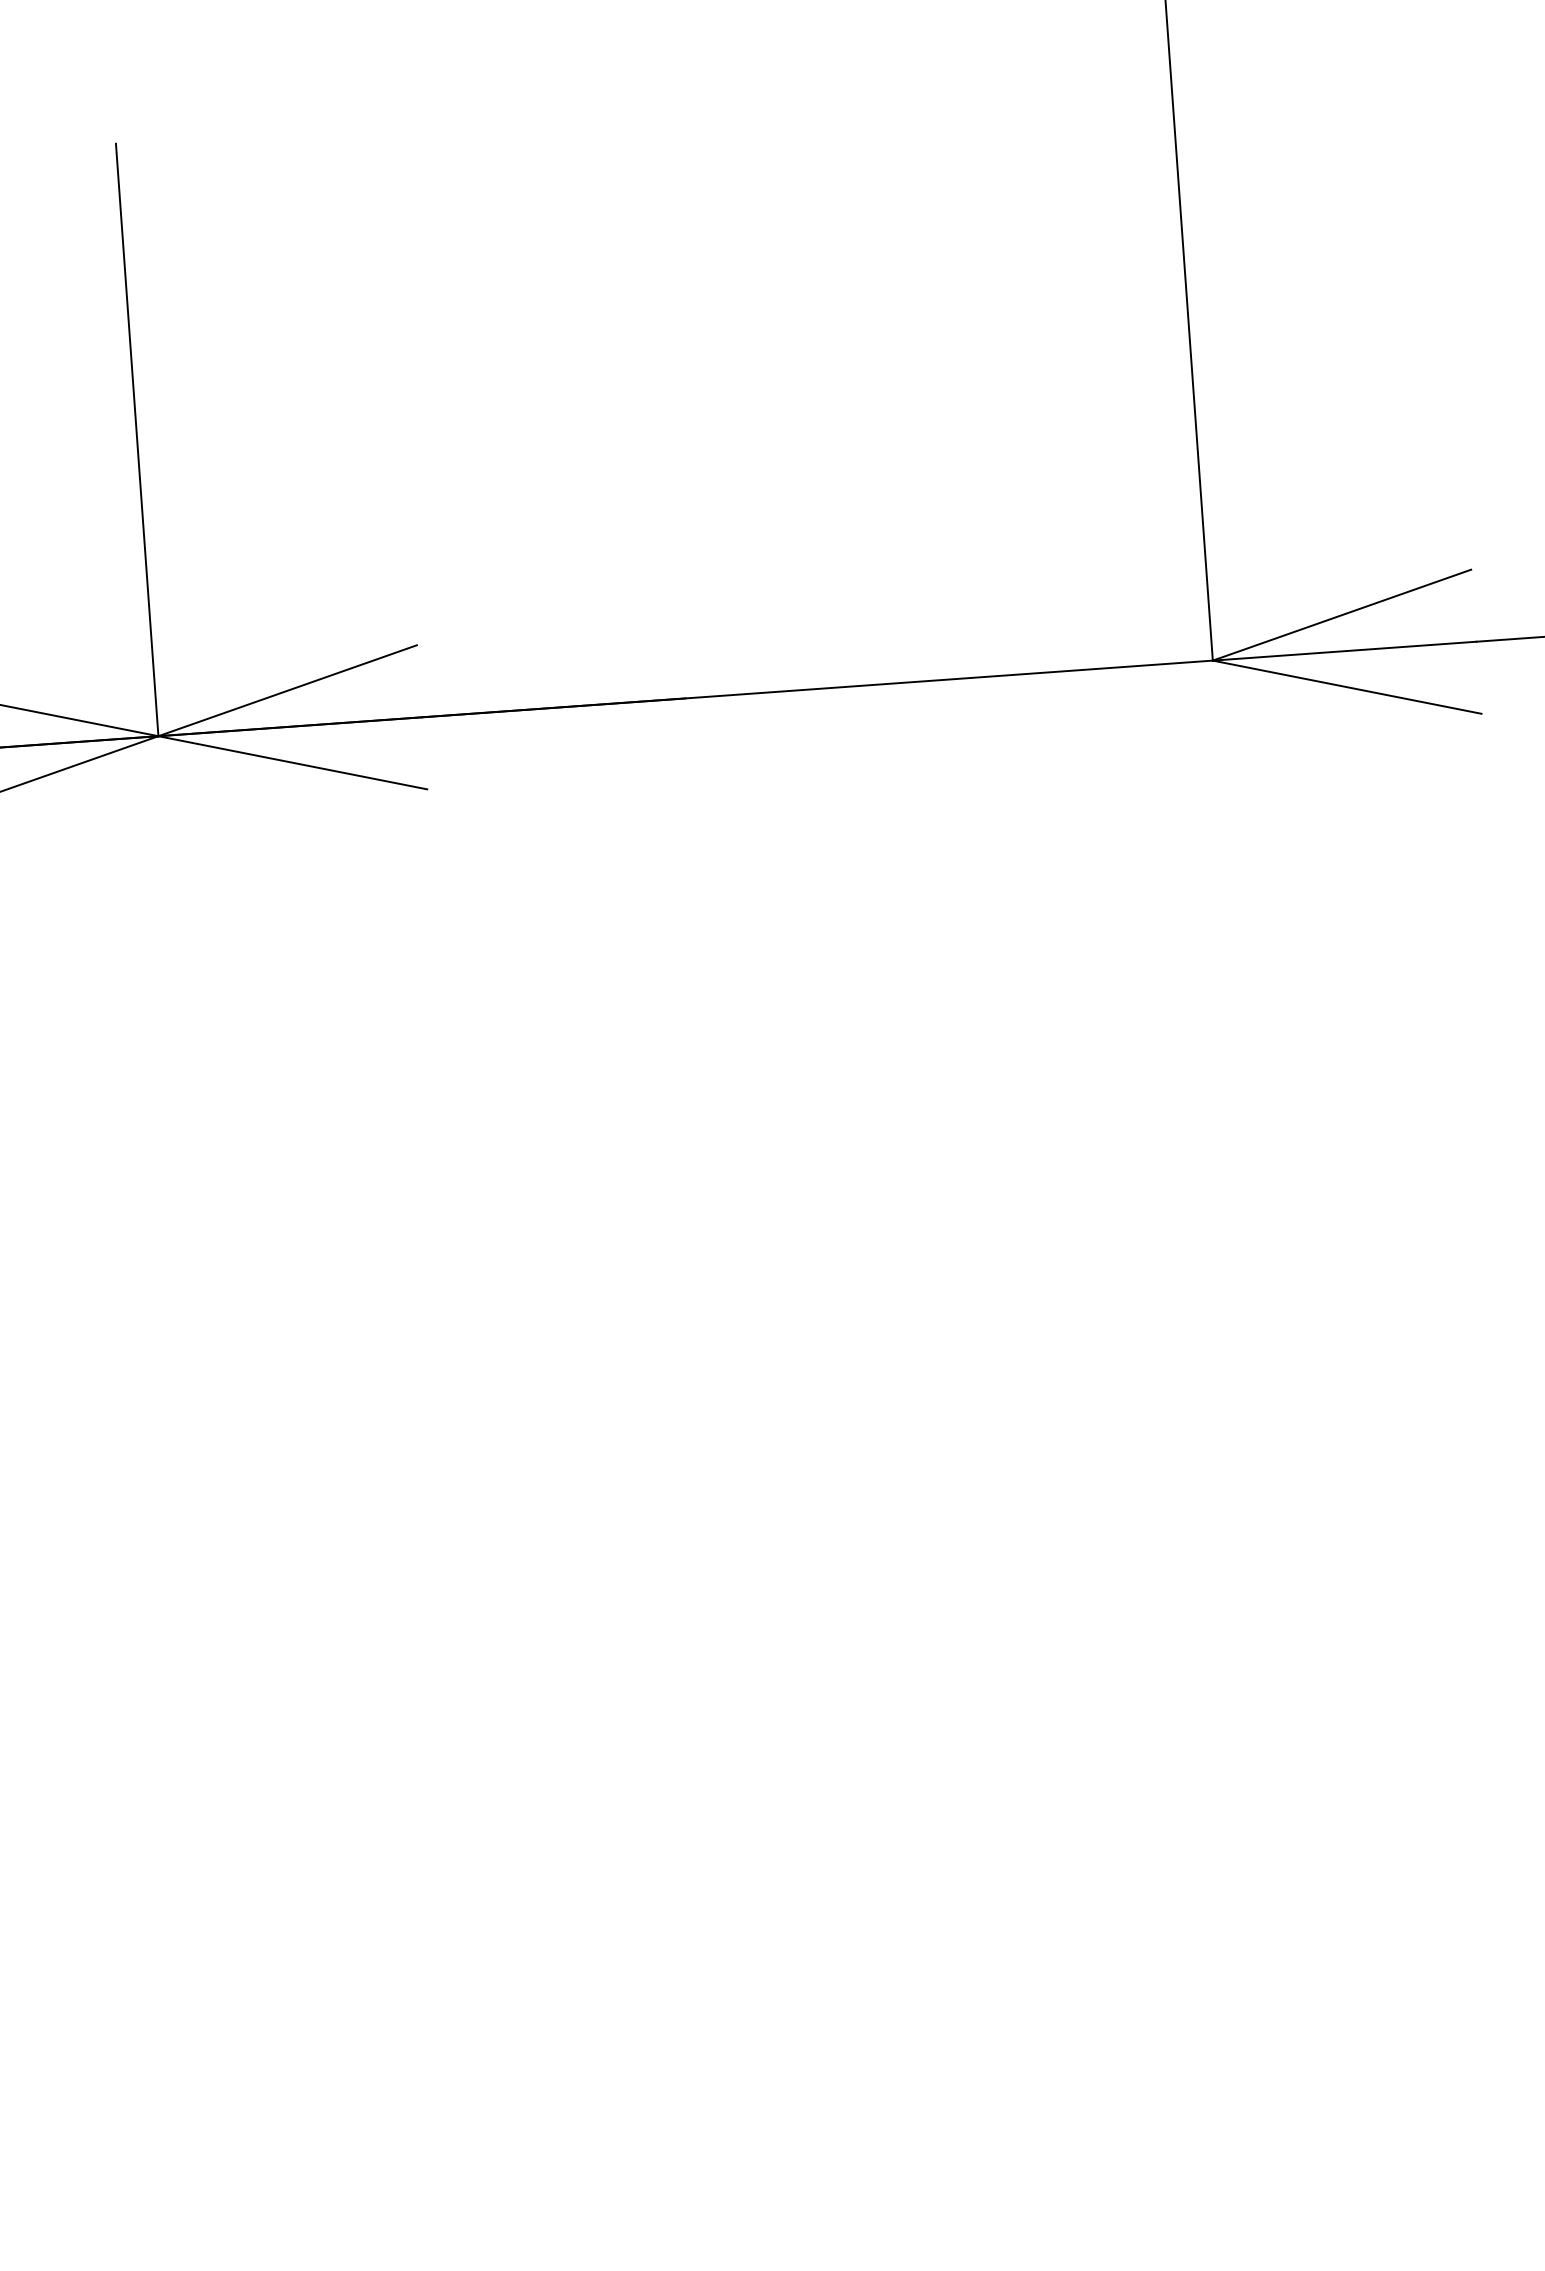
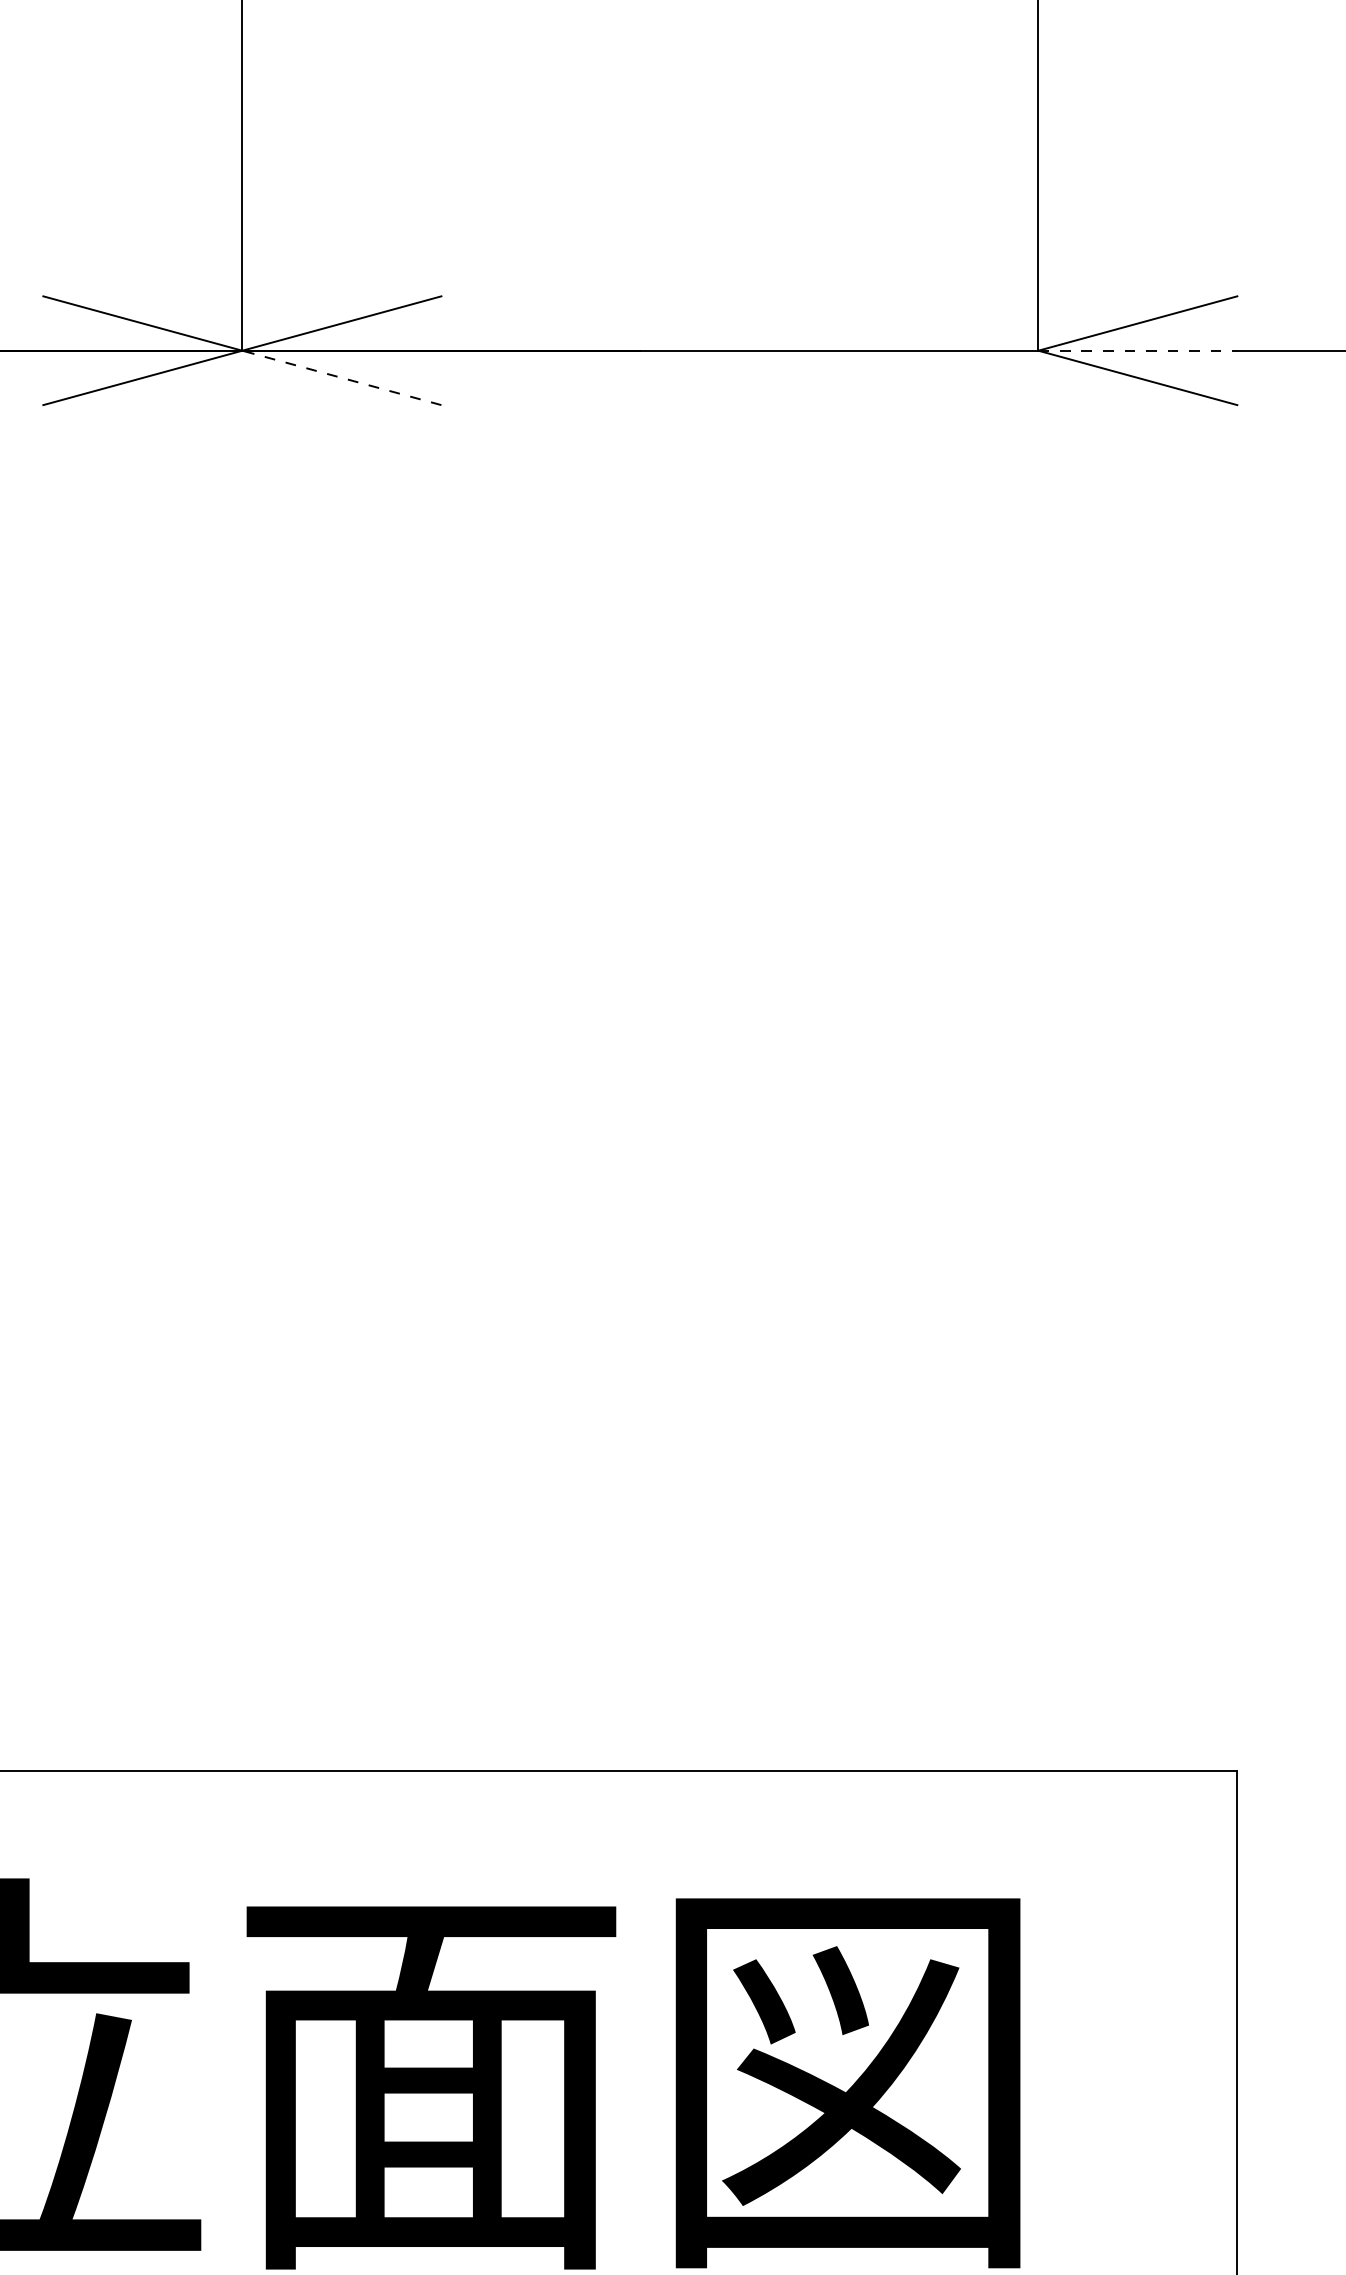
line: (1345, 650) -> (1138, 350), solid -> dashed
line: (292, 762) -> (341, 377), solid -> dashed

